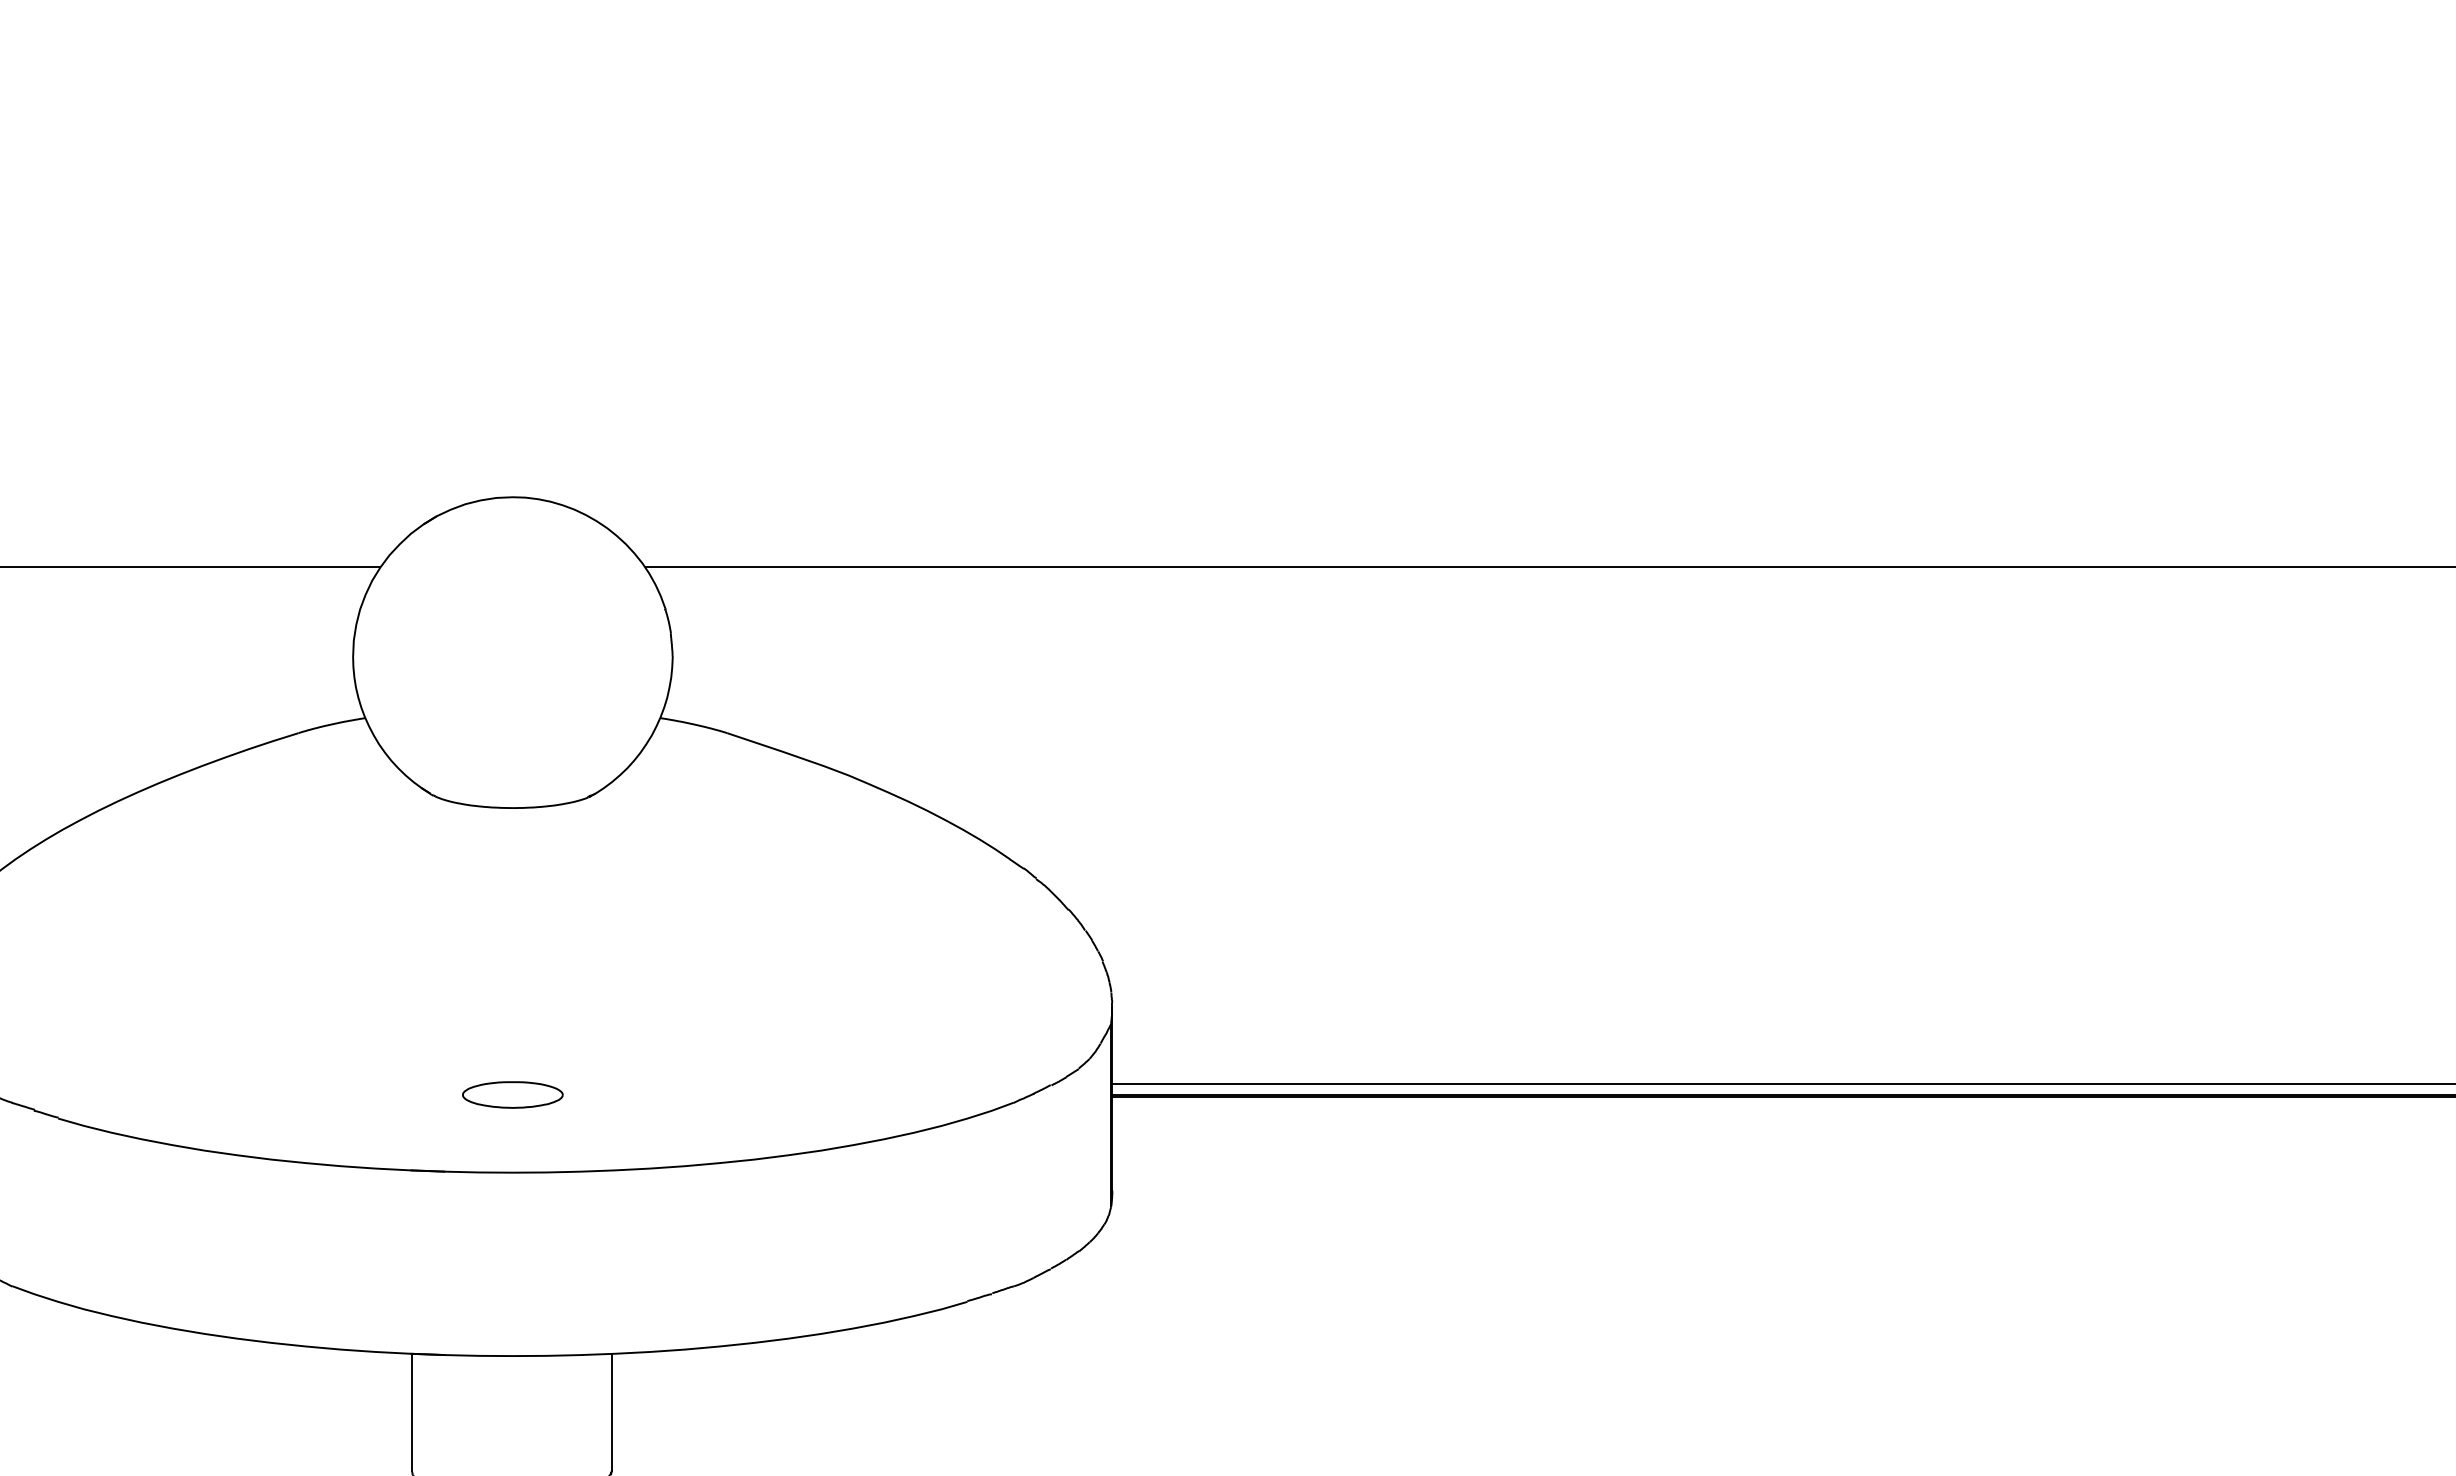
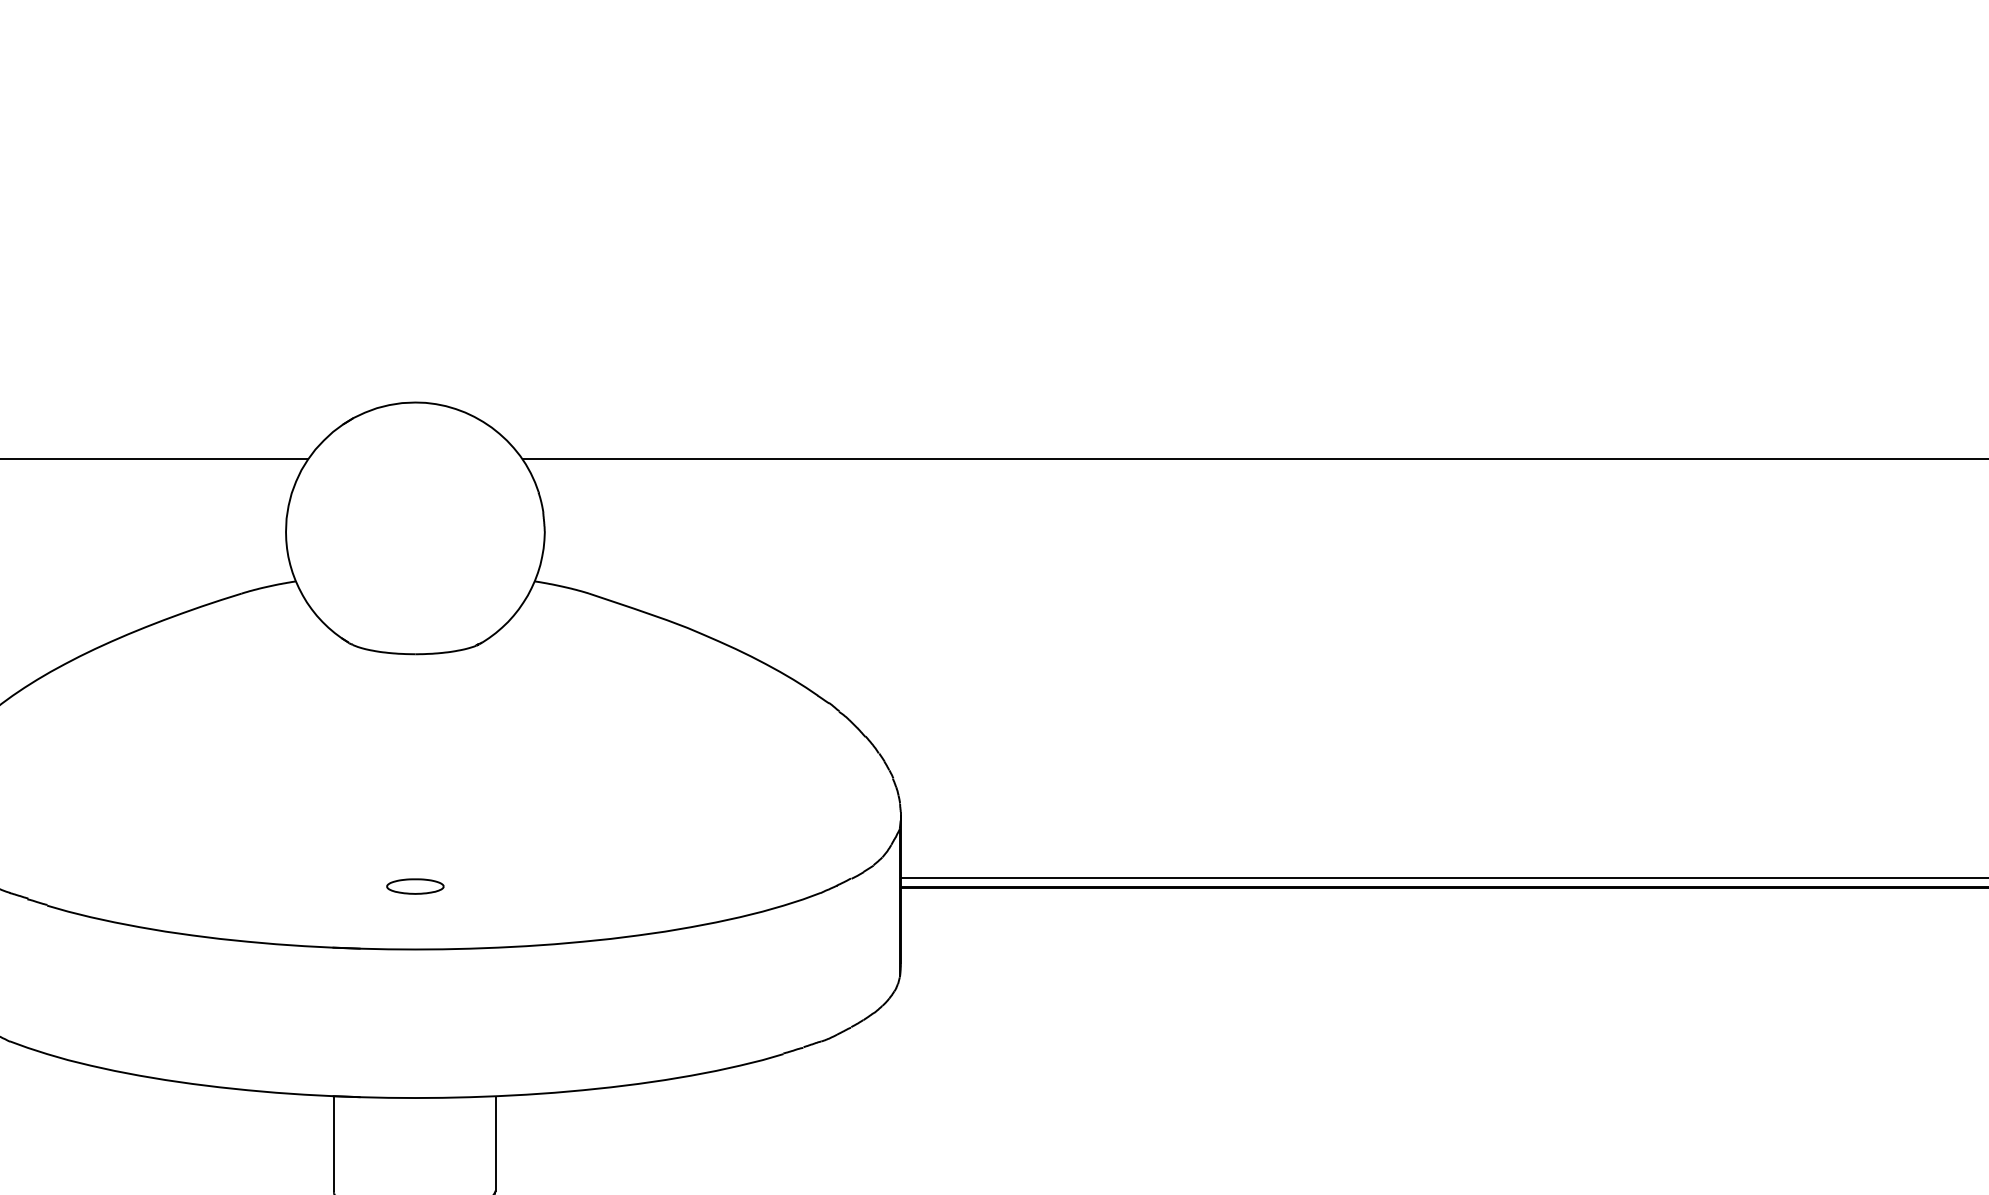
part: (512, 1094) -> (415, 886), size x0.7

